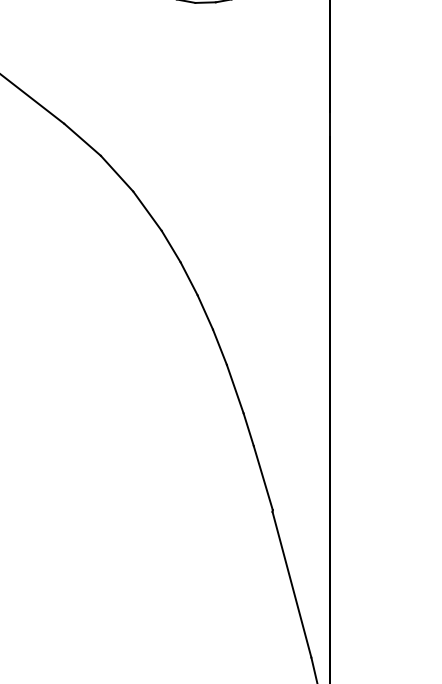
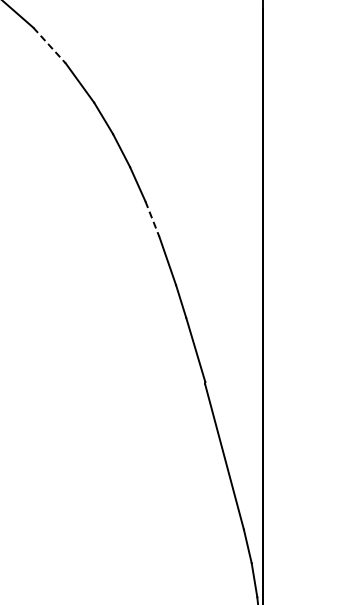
line: (117, 174) -> (49, 46), solid -> dashed
line: (219, 347) -> (151, 219), solid -> dashed

